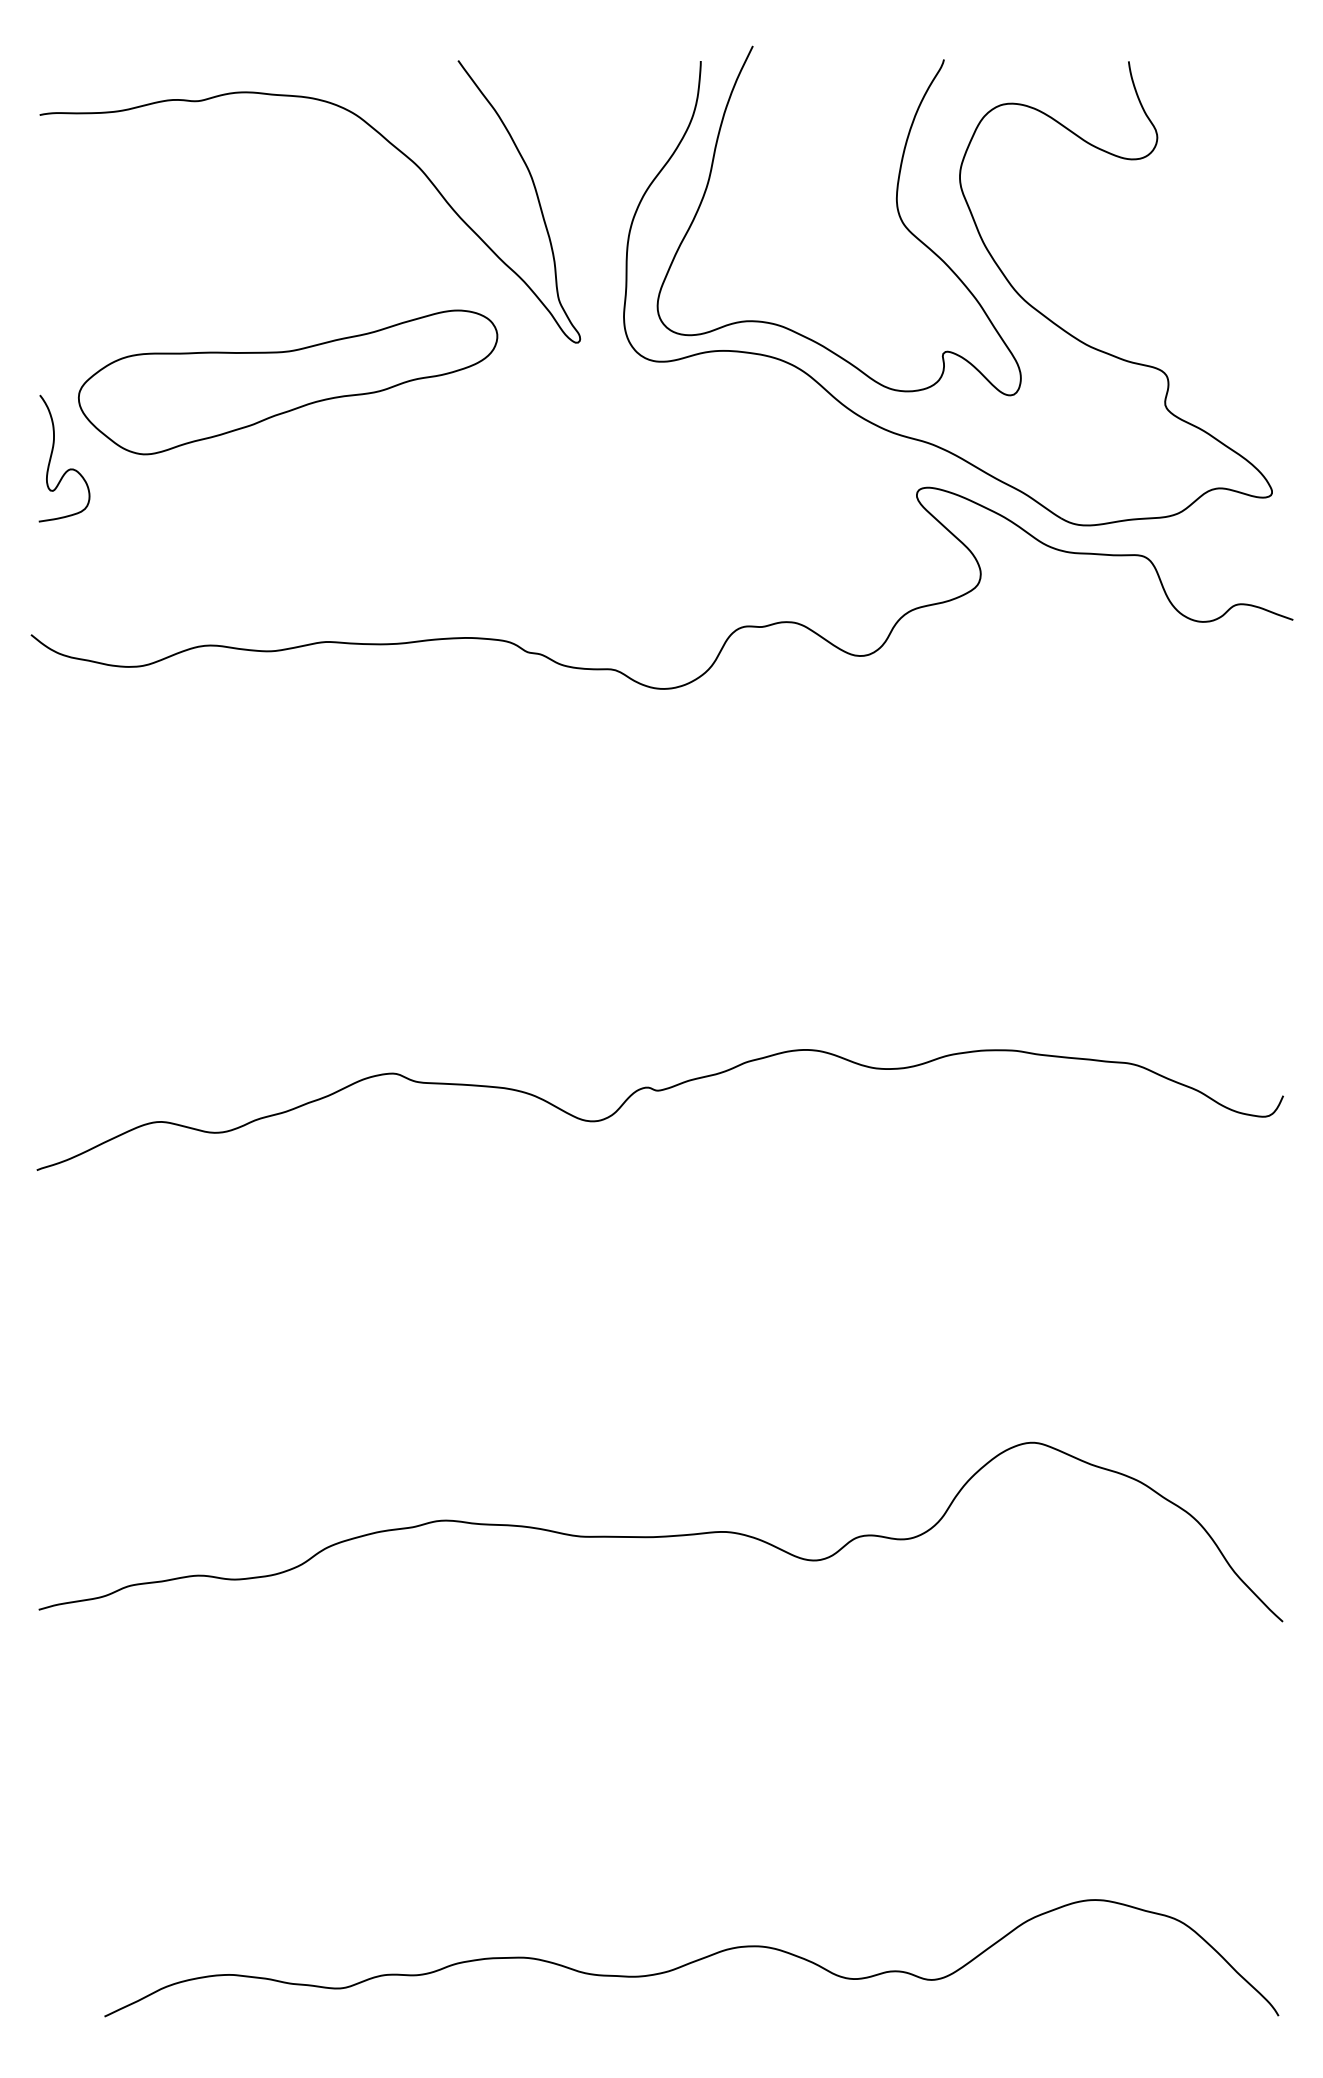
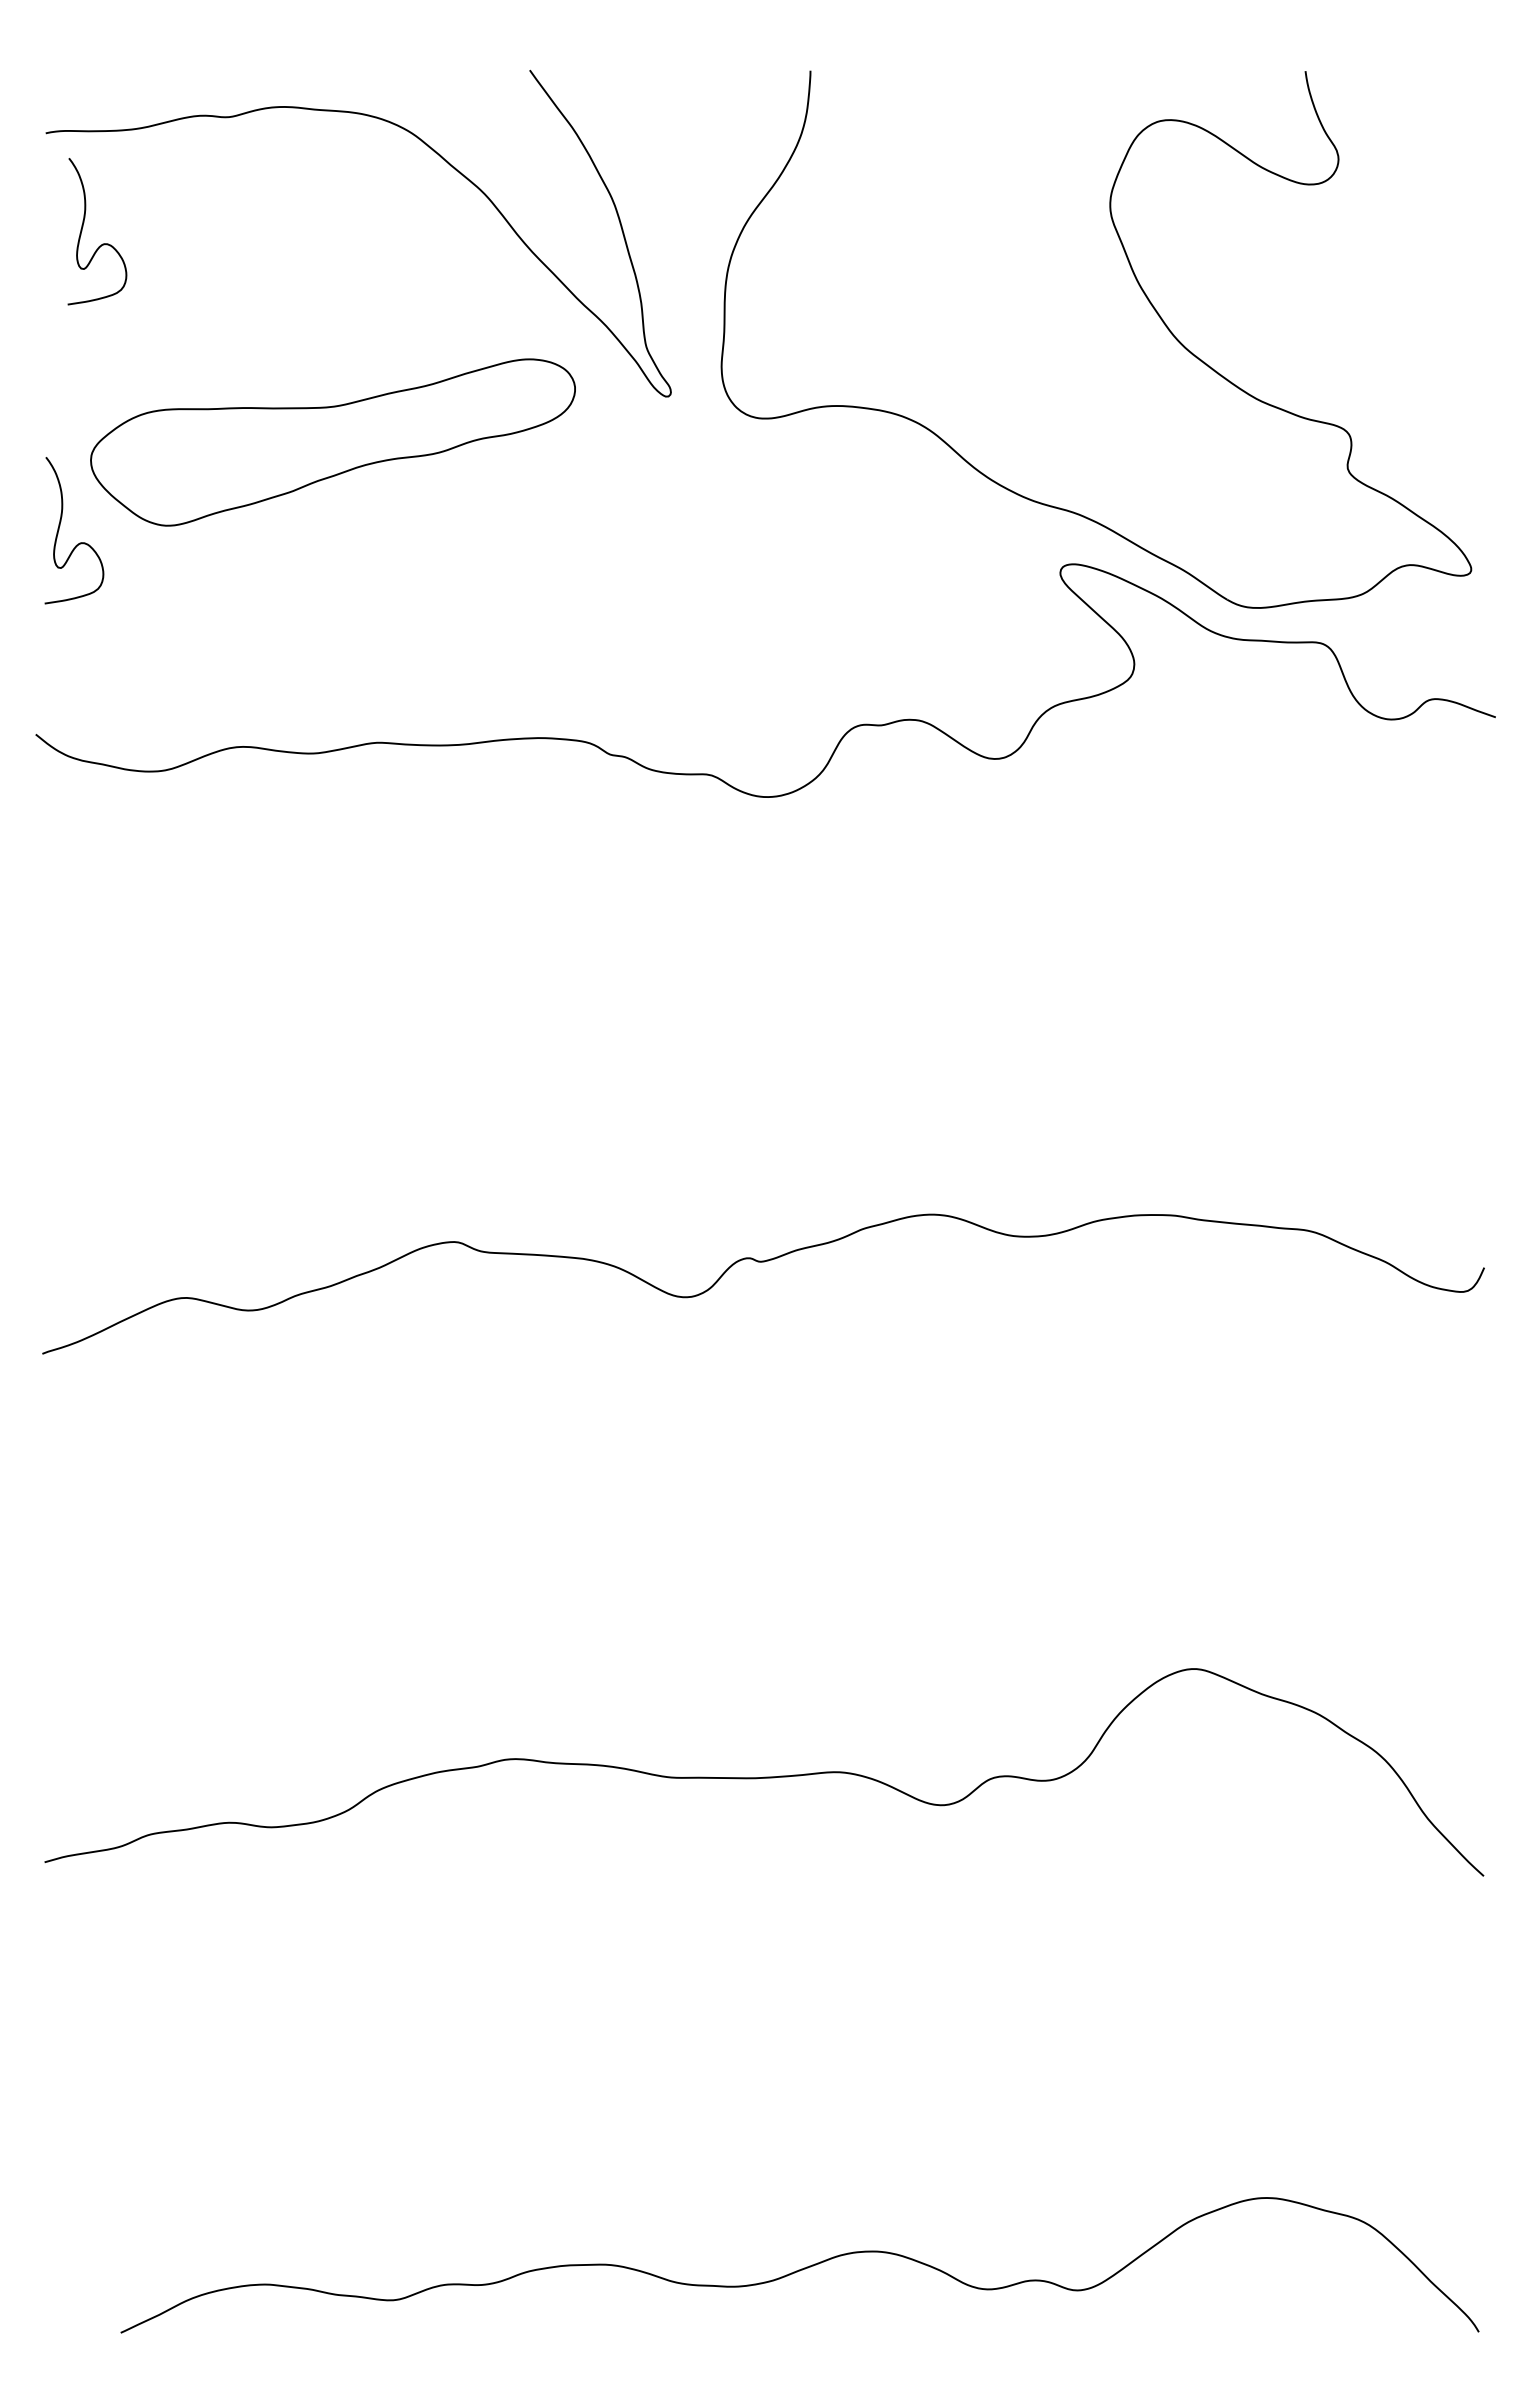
curve: (88, 210) -> (102, 243), added
curve: (897, 210) -> (1037, 243), removed

